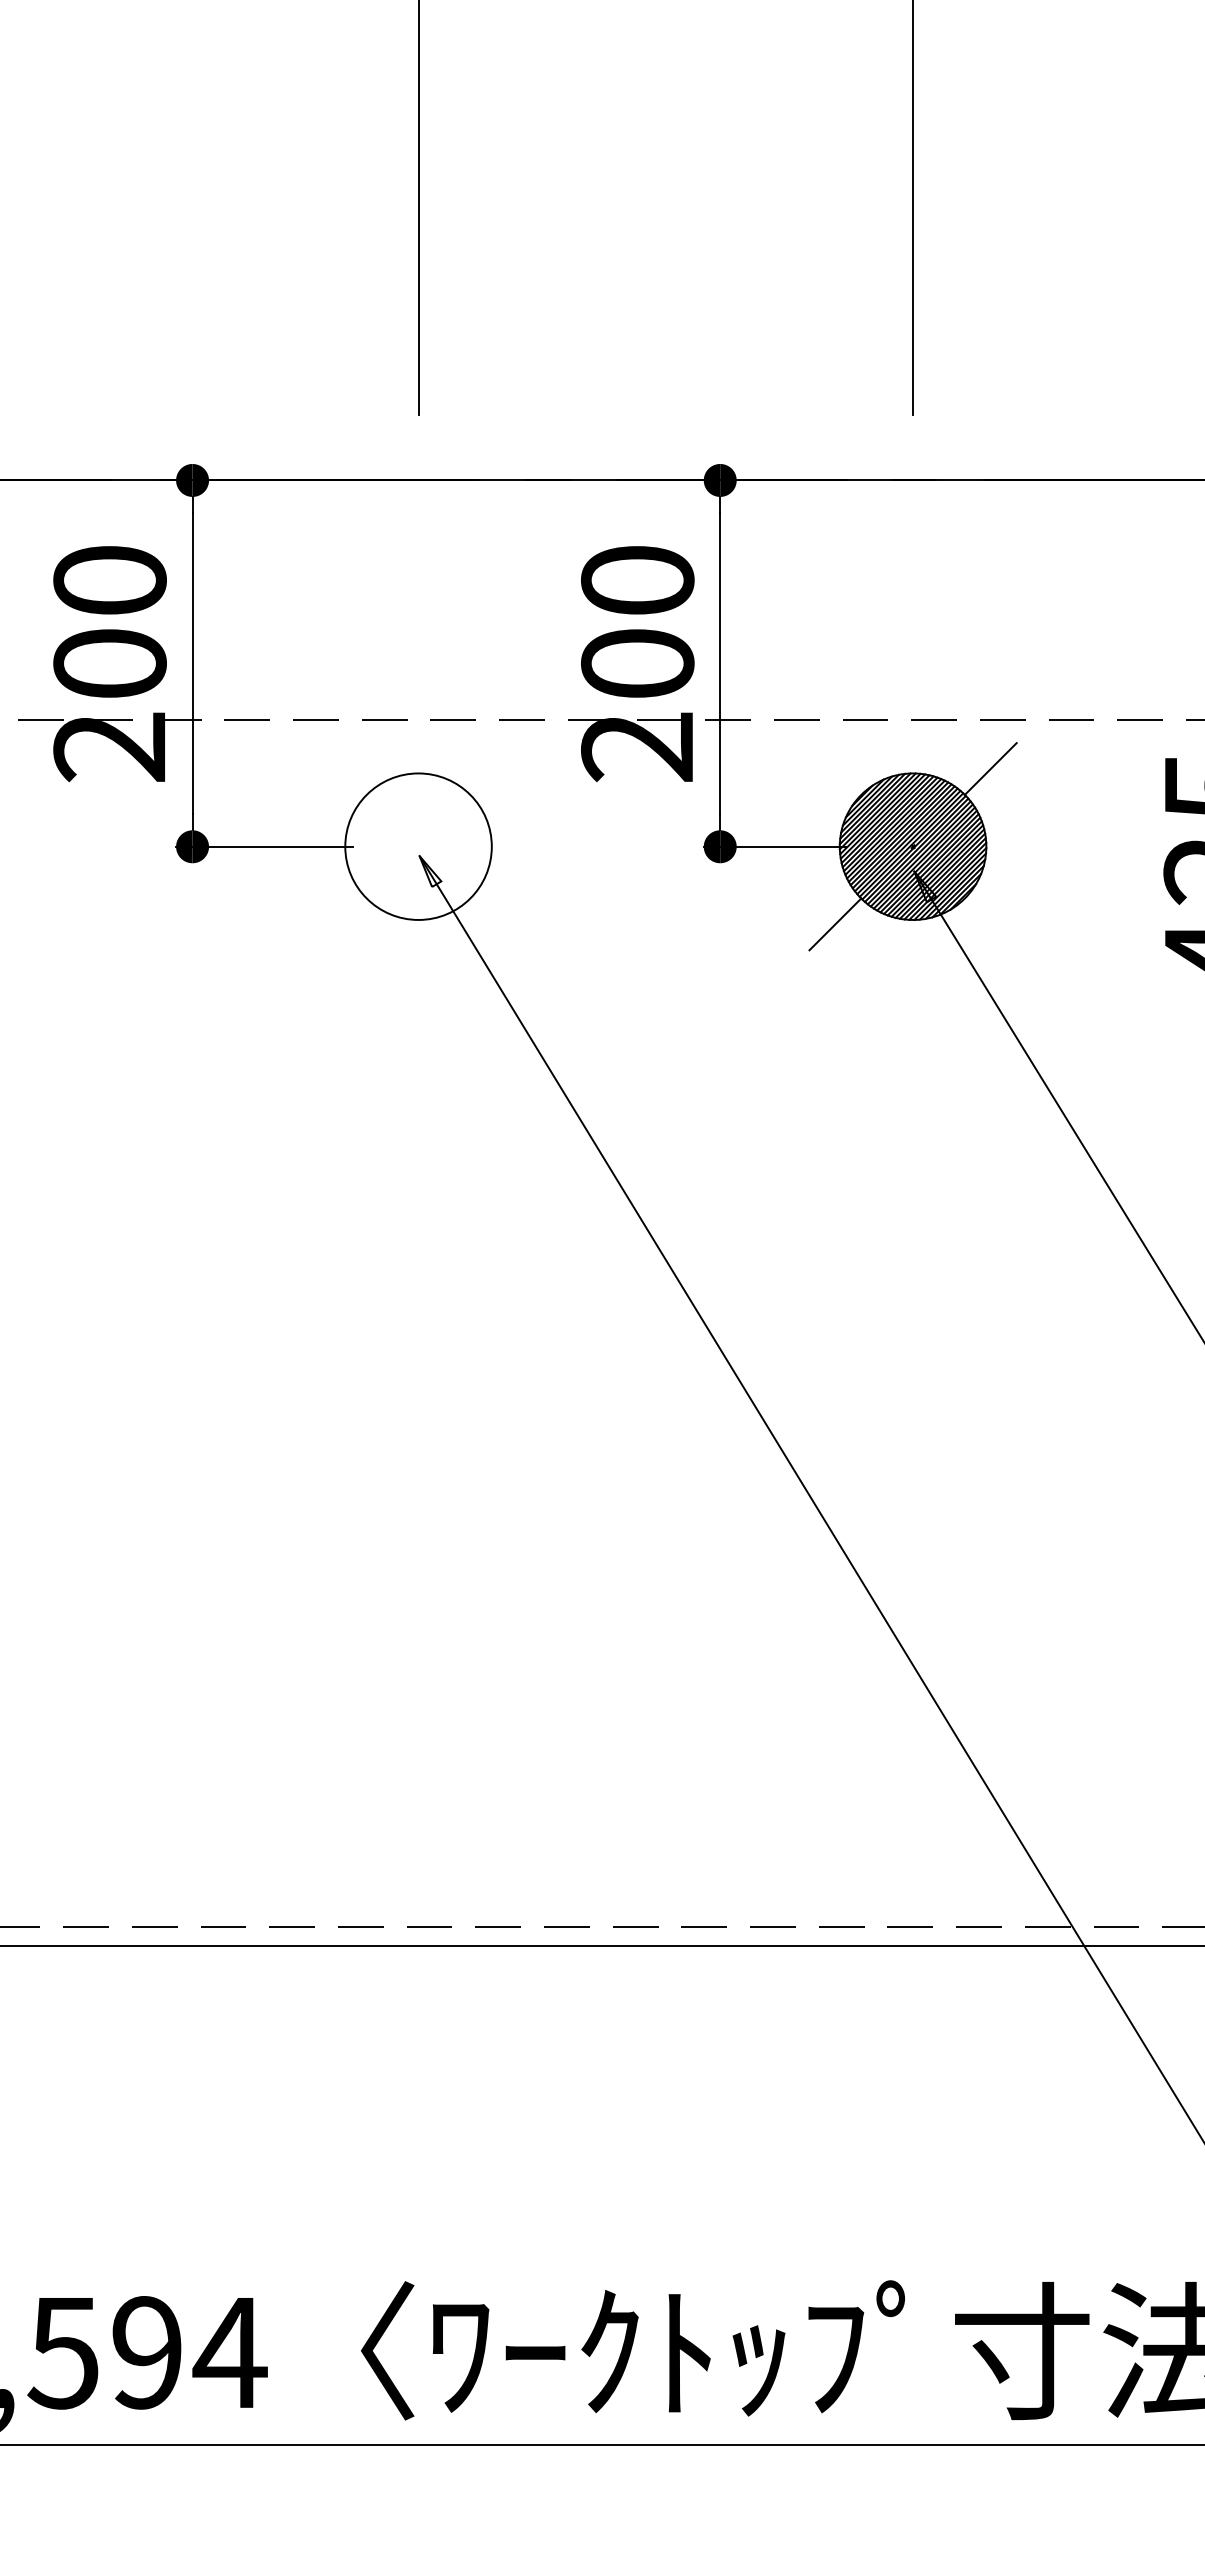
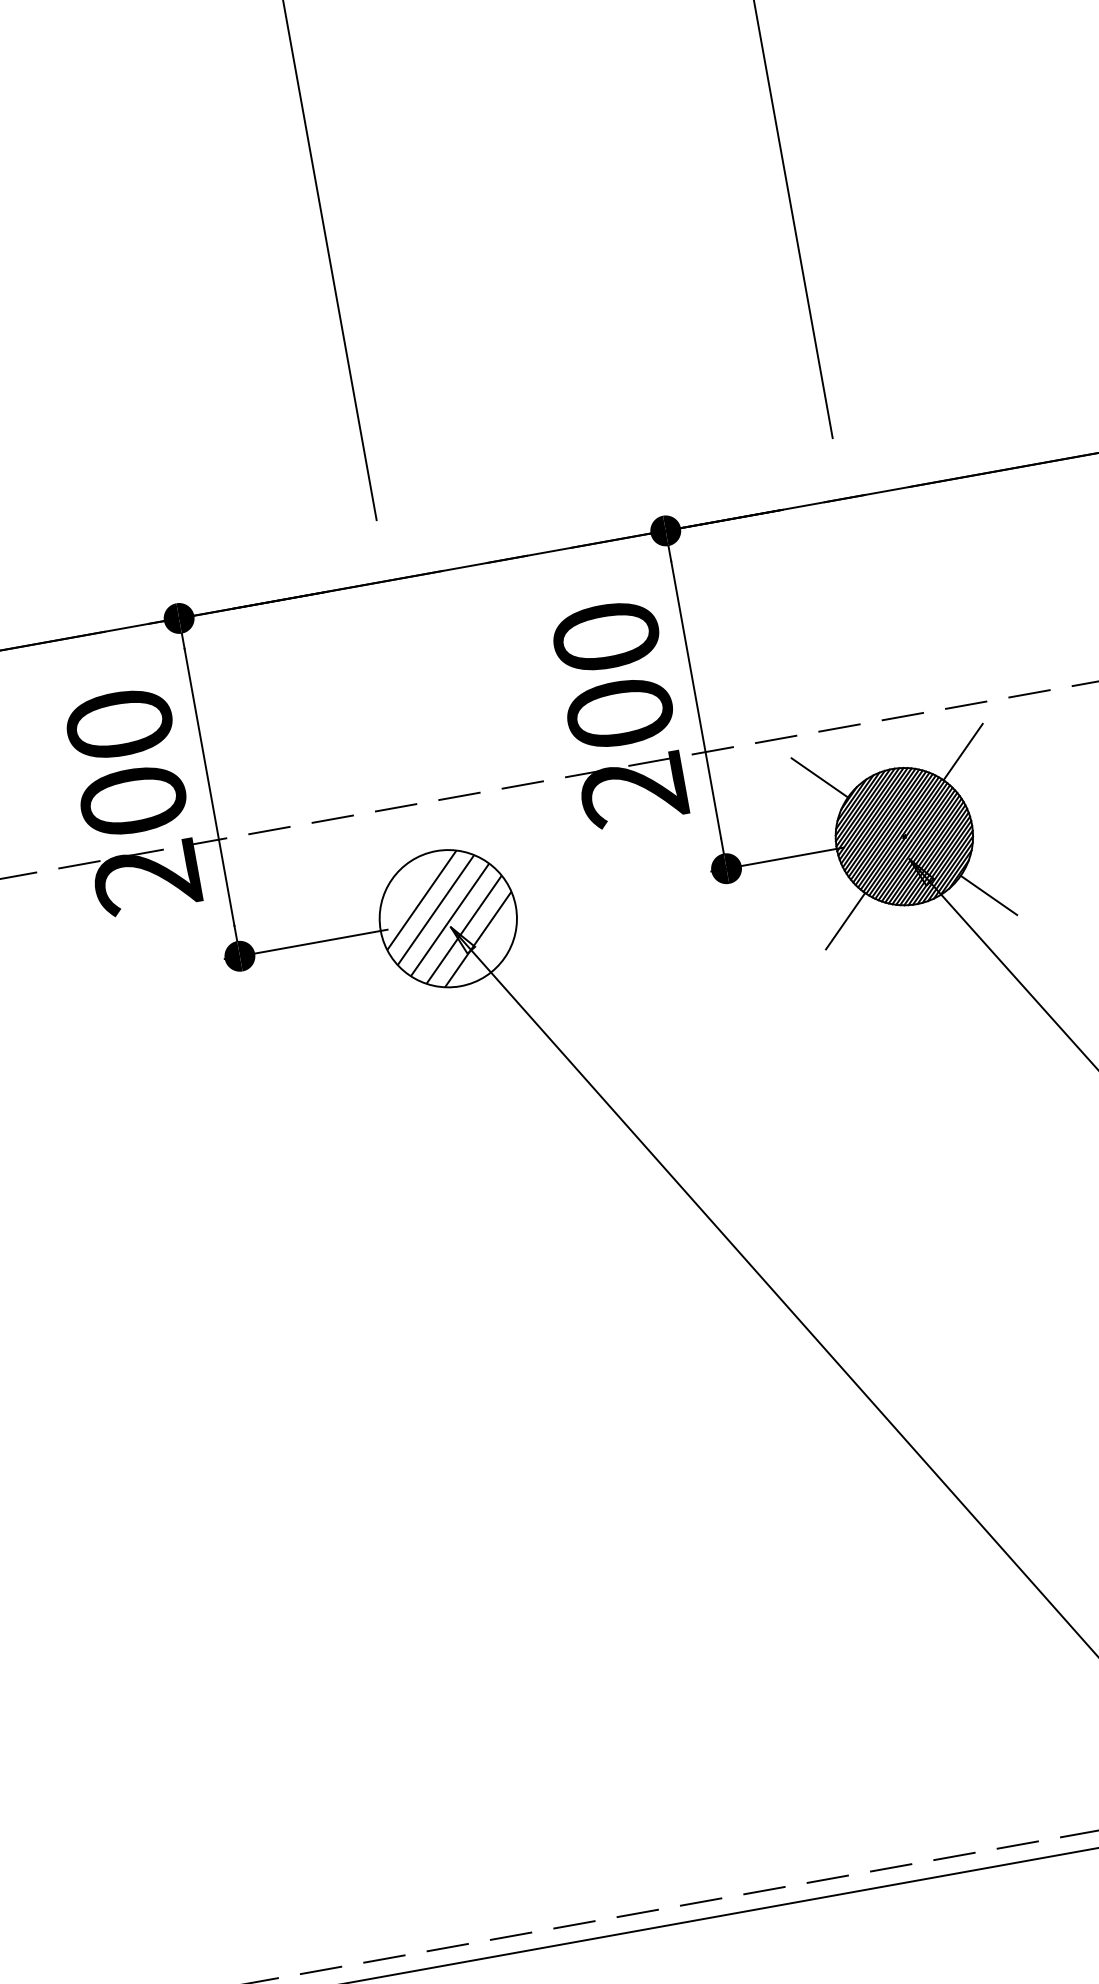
line: (835, 768) -> (819, 777), added
hatch: (418, 847) -> (448, 919), added
line: (990, 924) -> (988, 895), added

